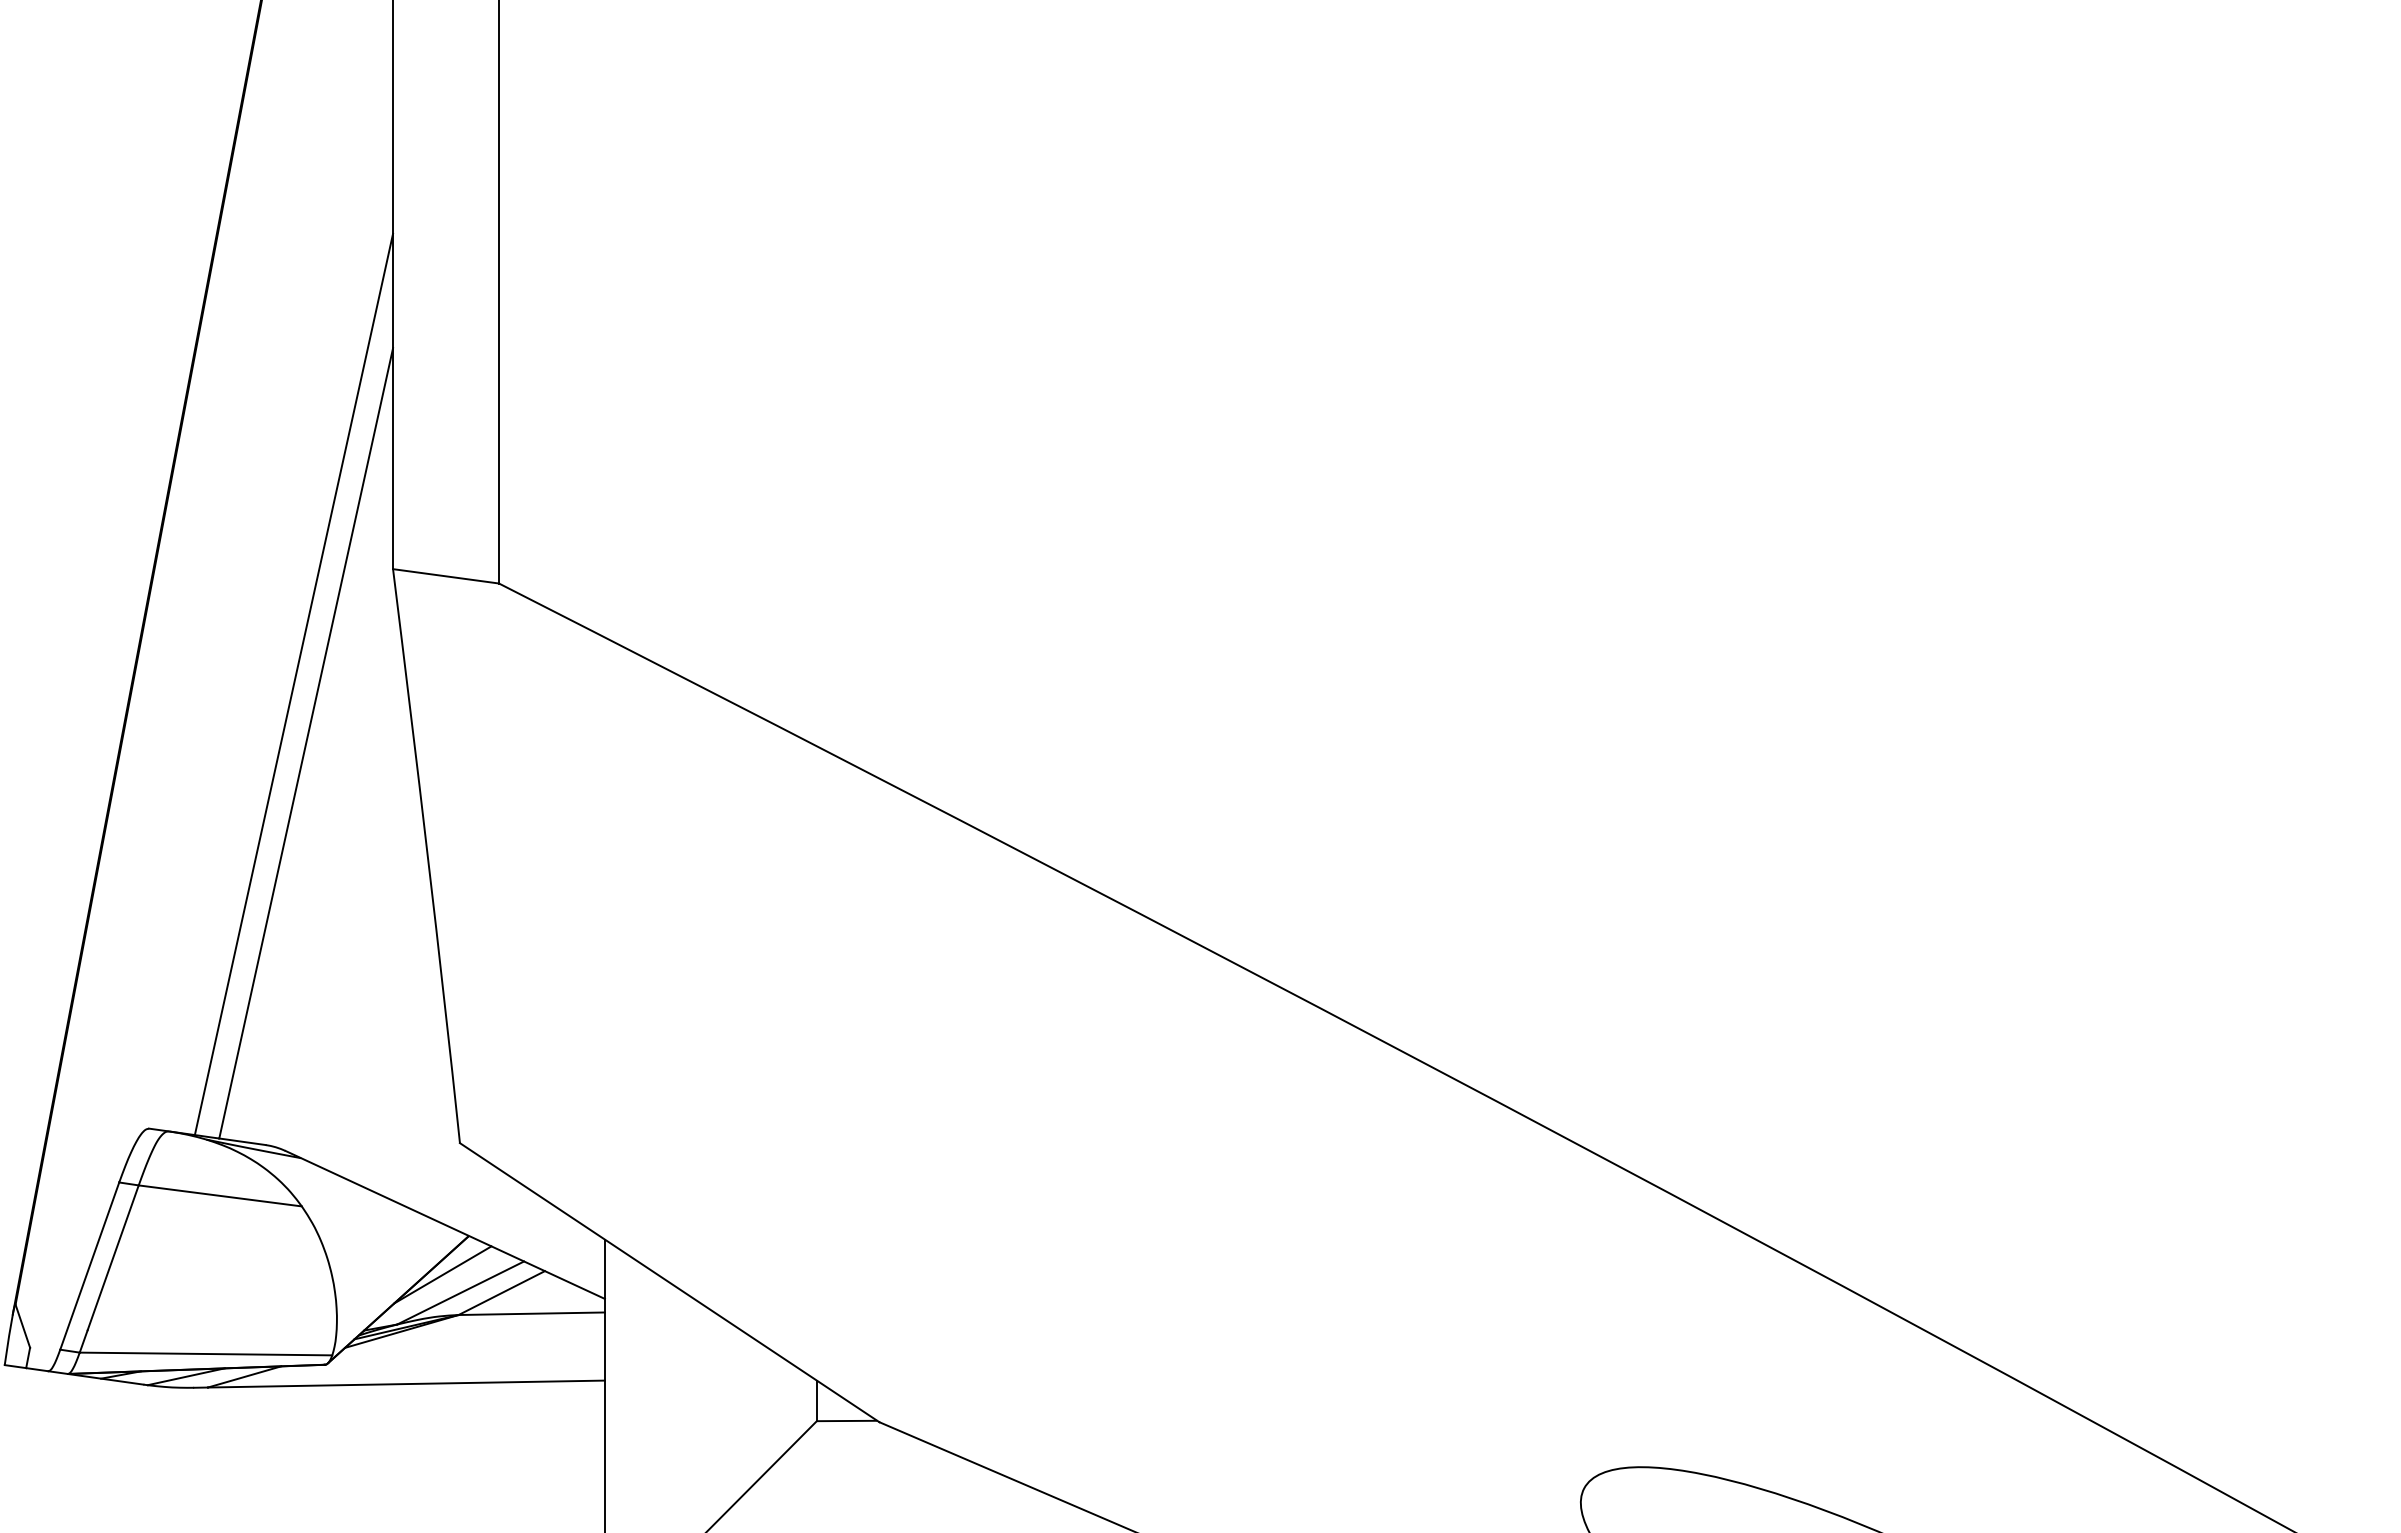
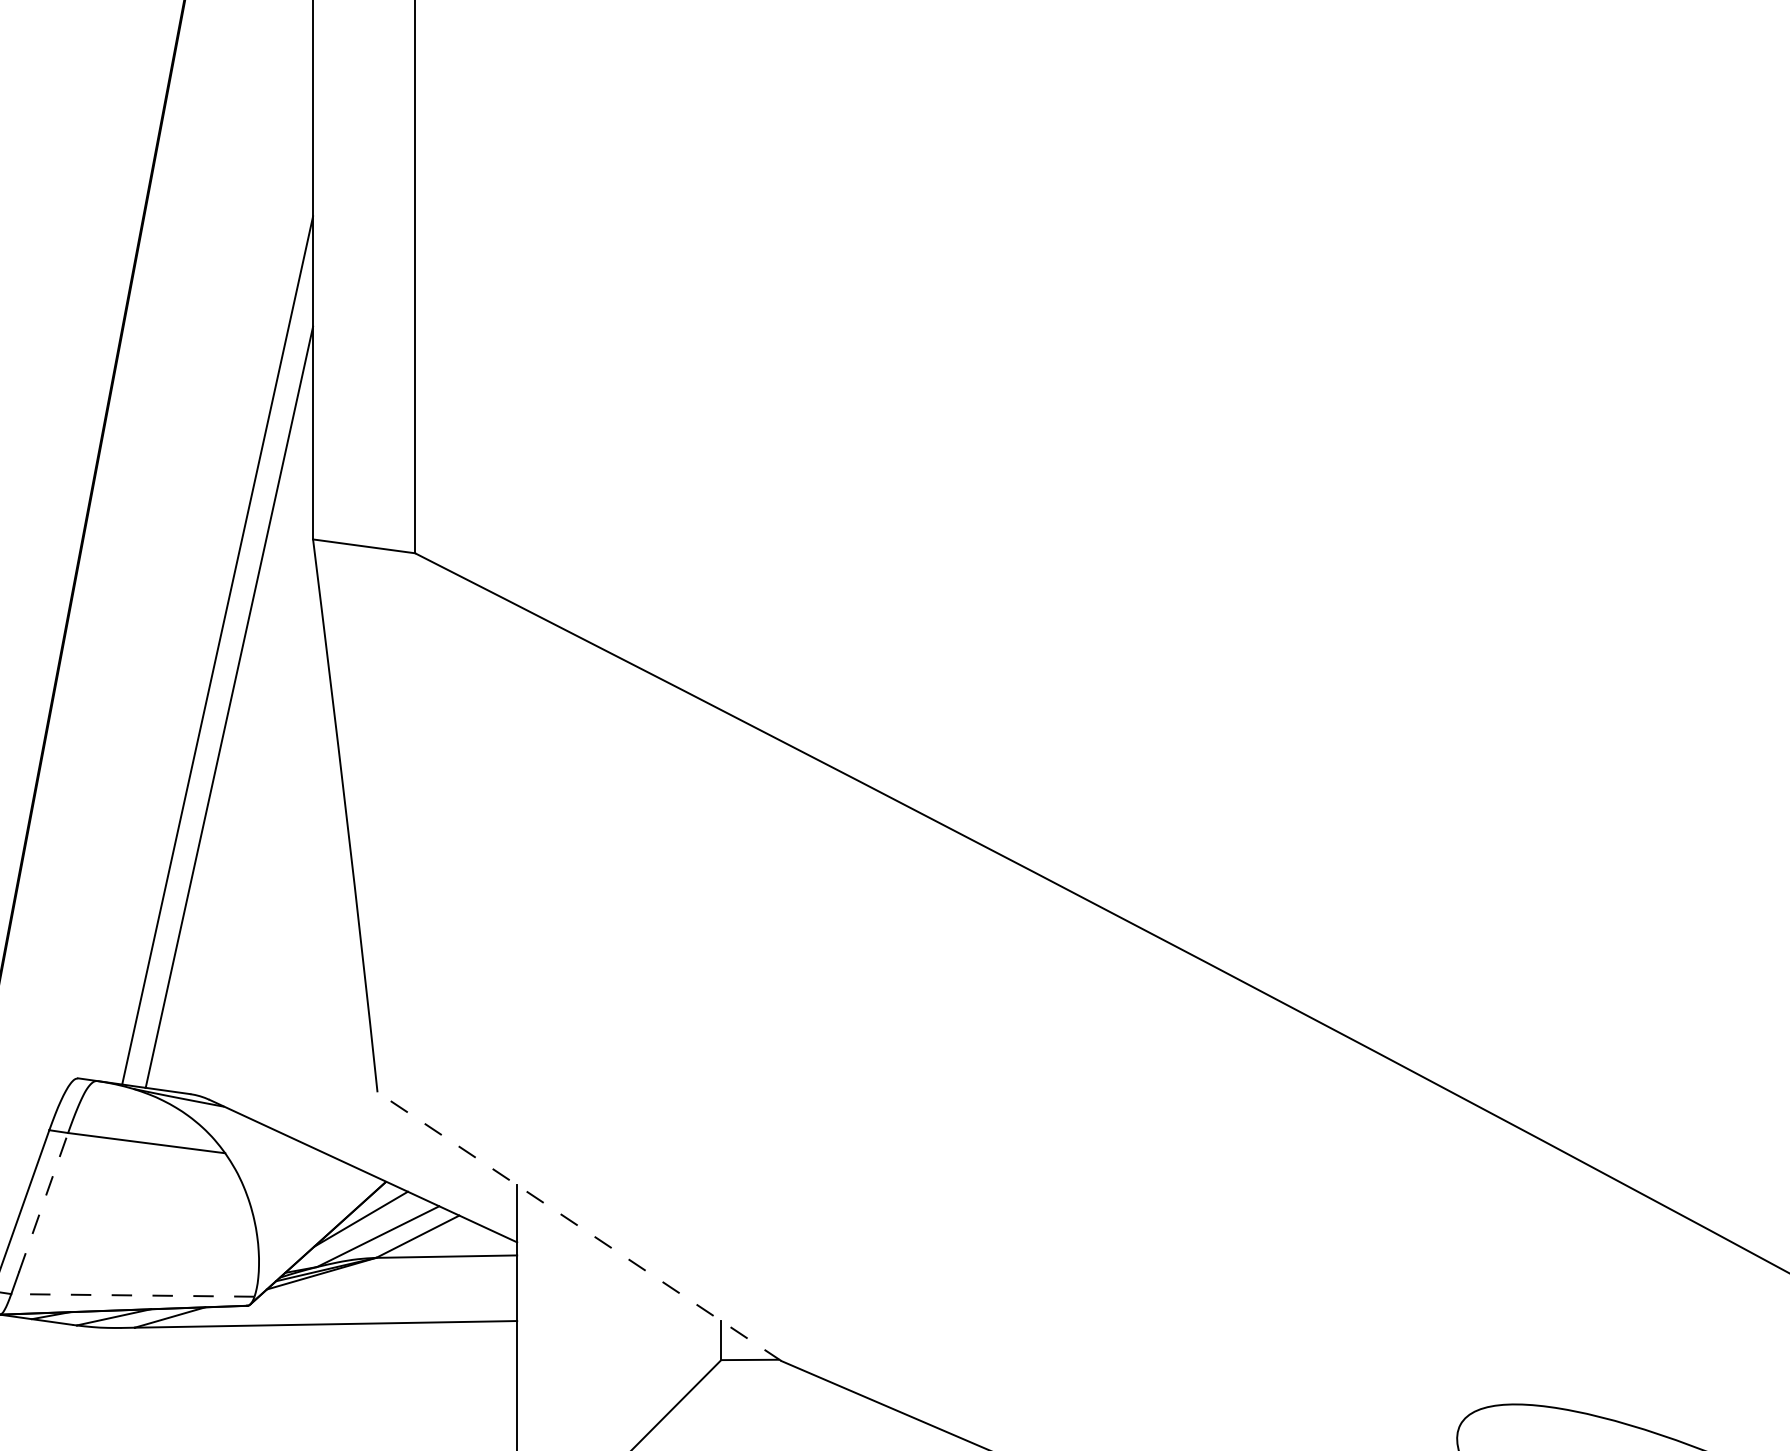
line: (113, 1257) -> (43, 1202), solid -> dashed
line: (669, 1282) -> (579, 1226), solid -> dashed
line: (205, 1353) -> (132, 1294), solid -> dashed

